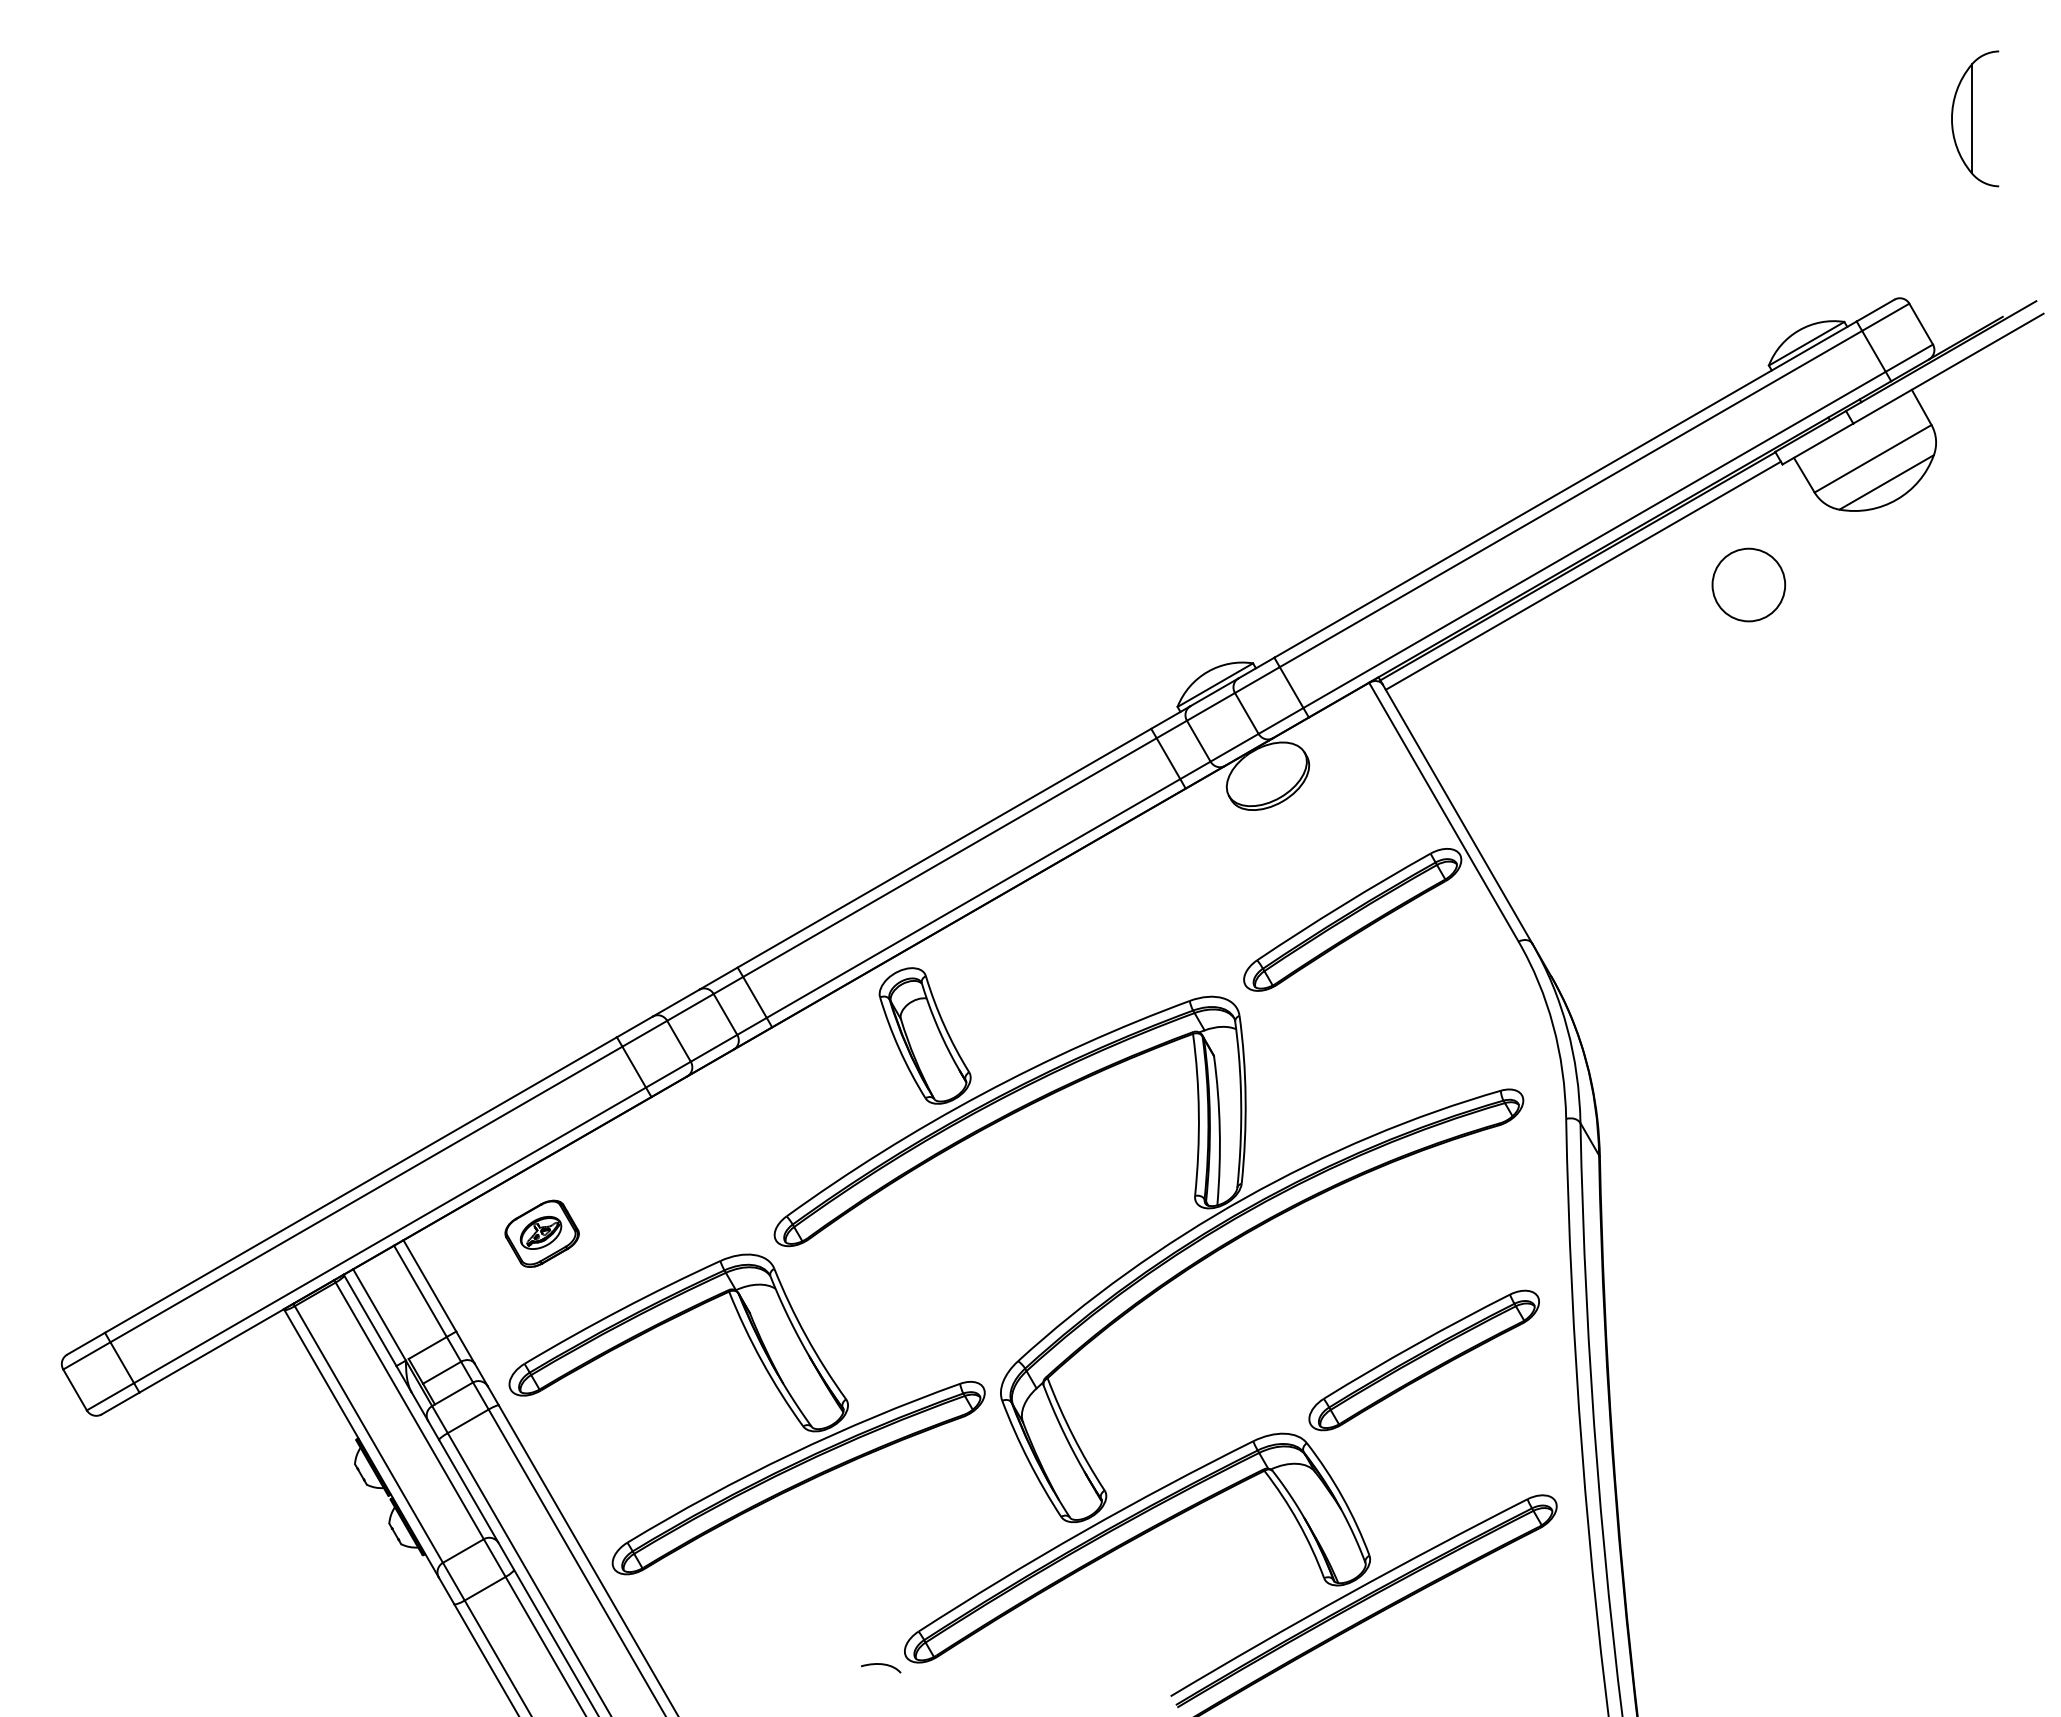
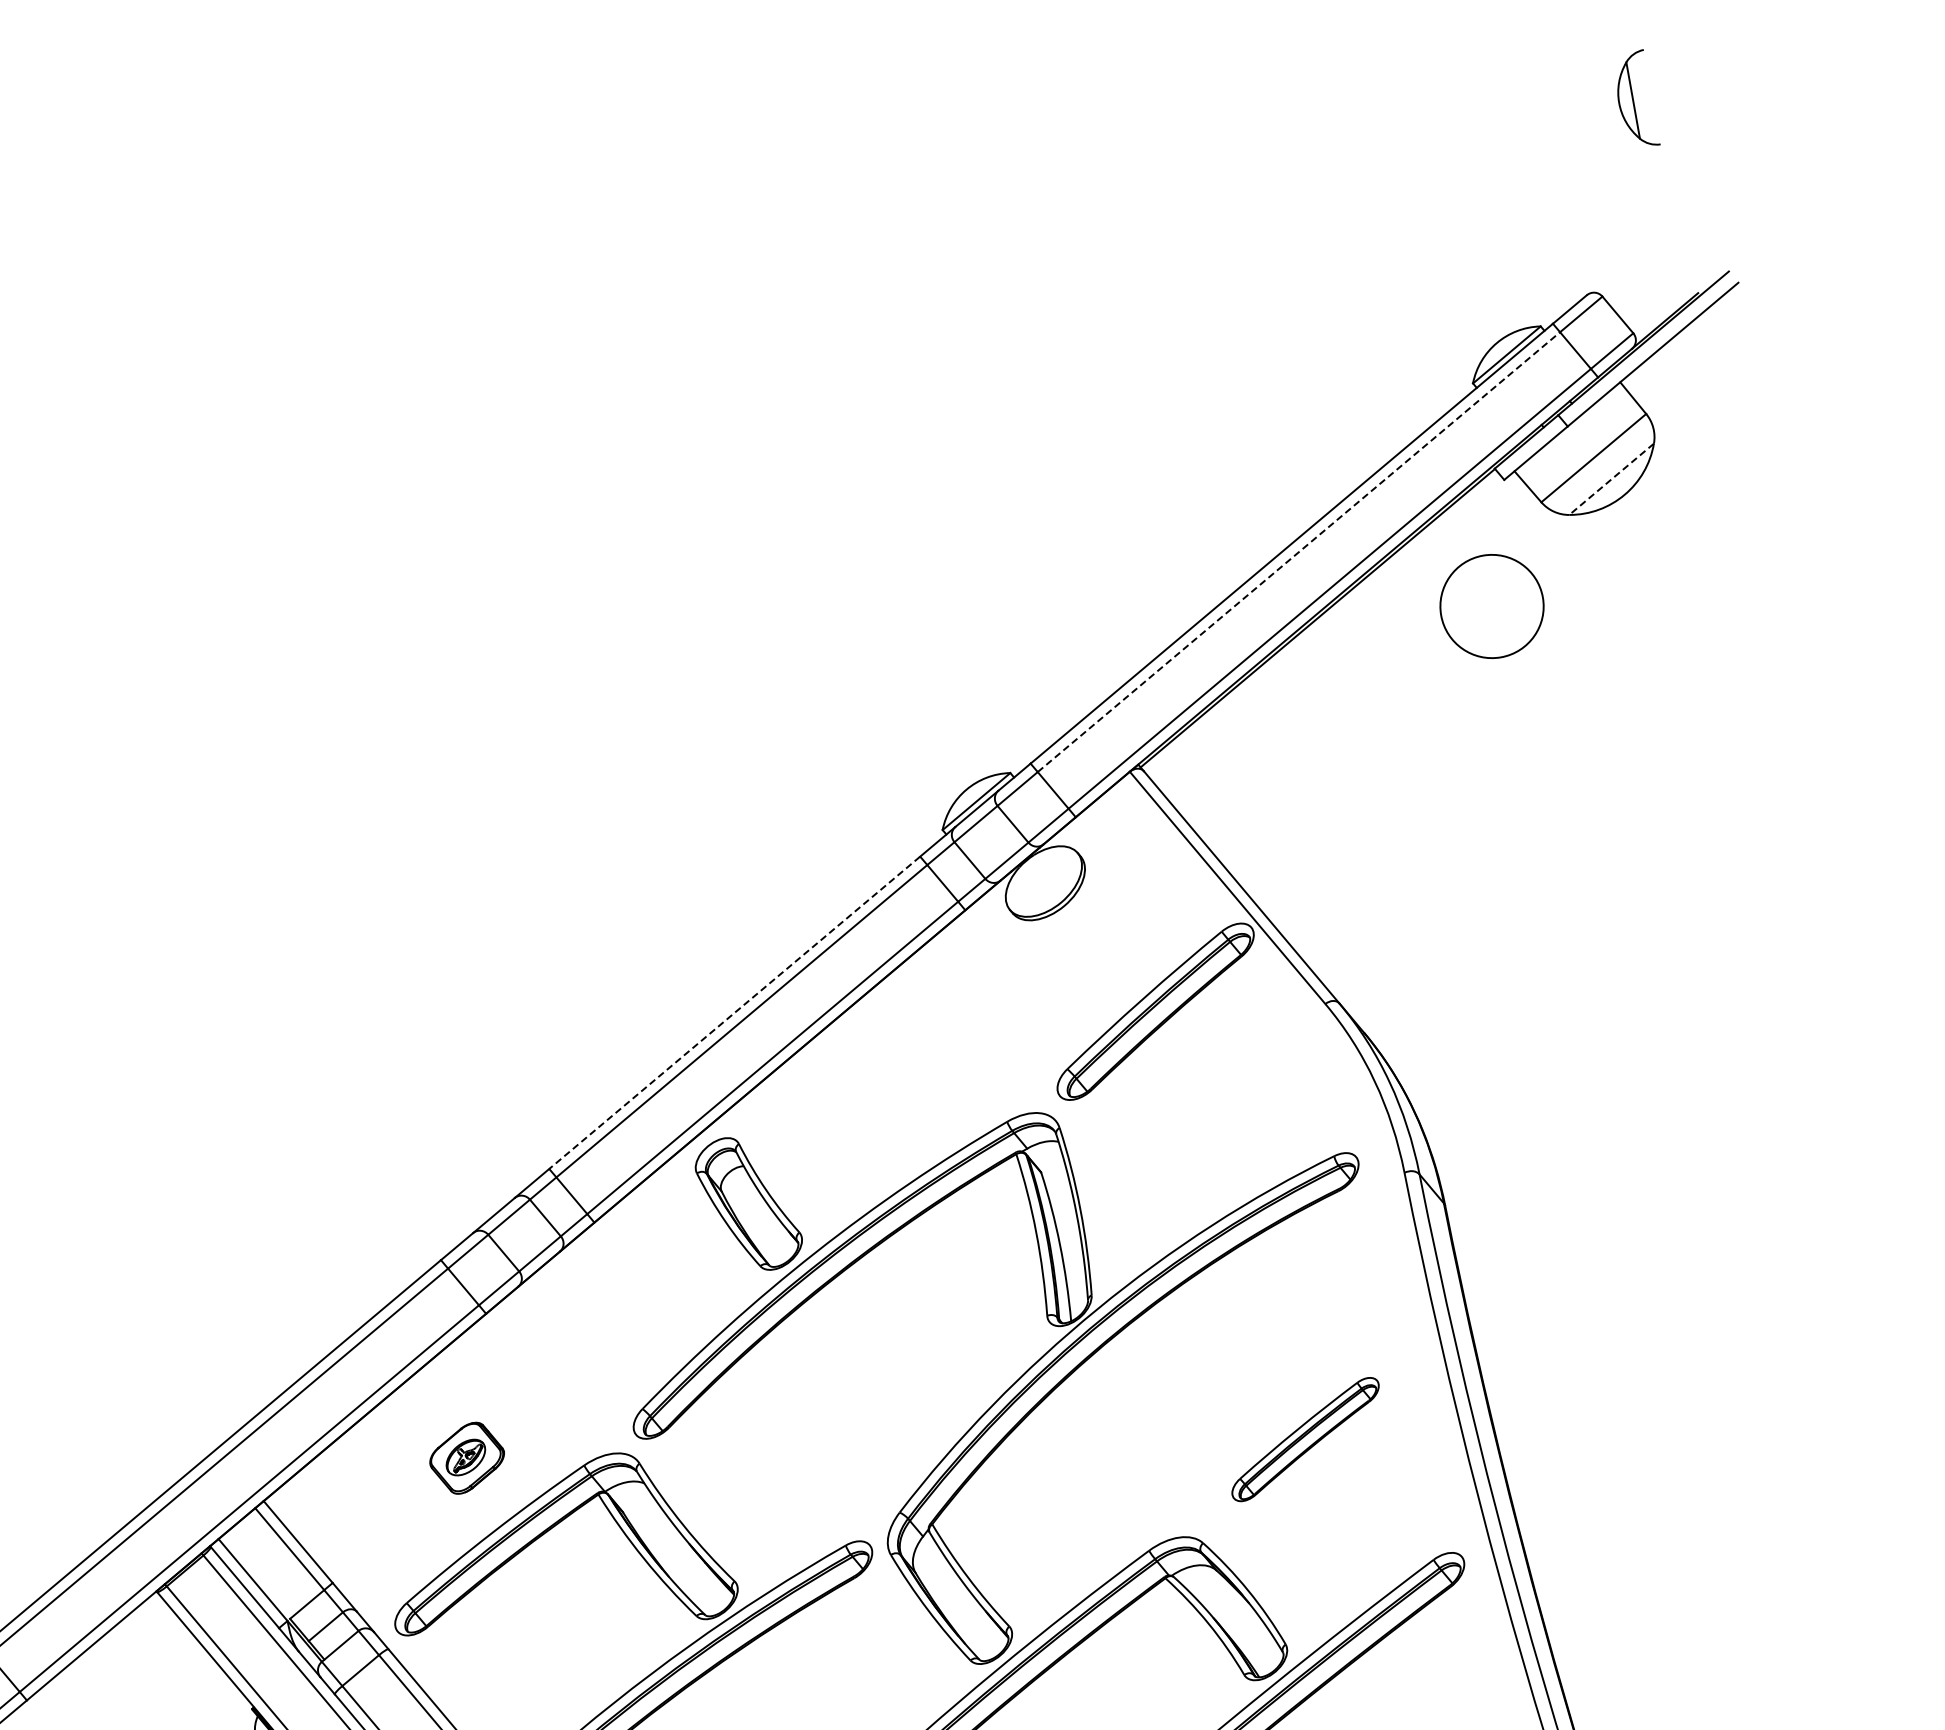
part: (1975, 118) -> (1635, 99), size x0.7
line: (1886, 482) -> (1611, 479), solid -> dashed
line: (1571, 498) -> (1299, 551), solid -> dashed
line: (1582, 575) -> (1324, 626), removed
circle: (1748, 584) -> (1491, 605), size x1.4
line: (944, 848) -> (734, 1013), solid -> dashed
part: (541, 1233) -> (466, 1458), moved
part: (1423, 1360) -> (1304, 1439), size x0.7

